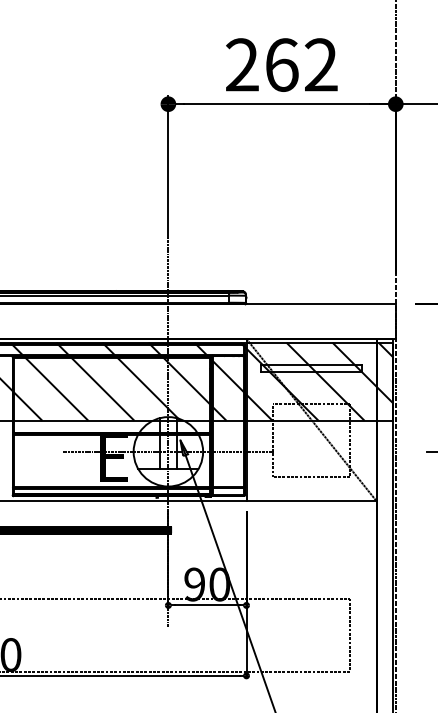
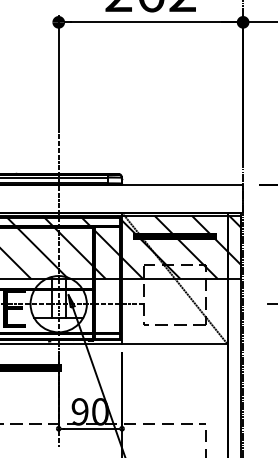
hatch: (311, 368) -> (174, 236), added

